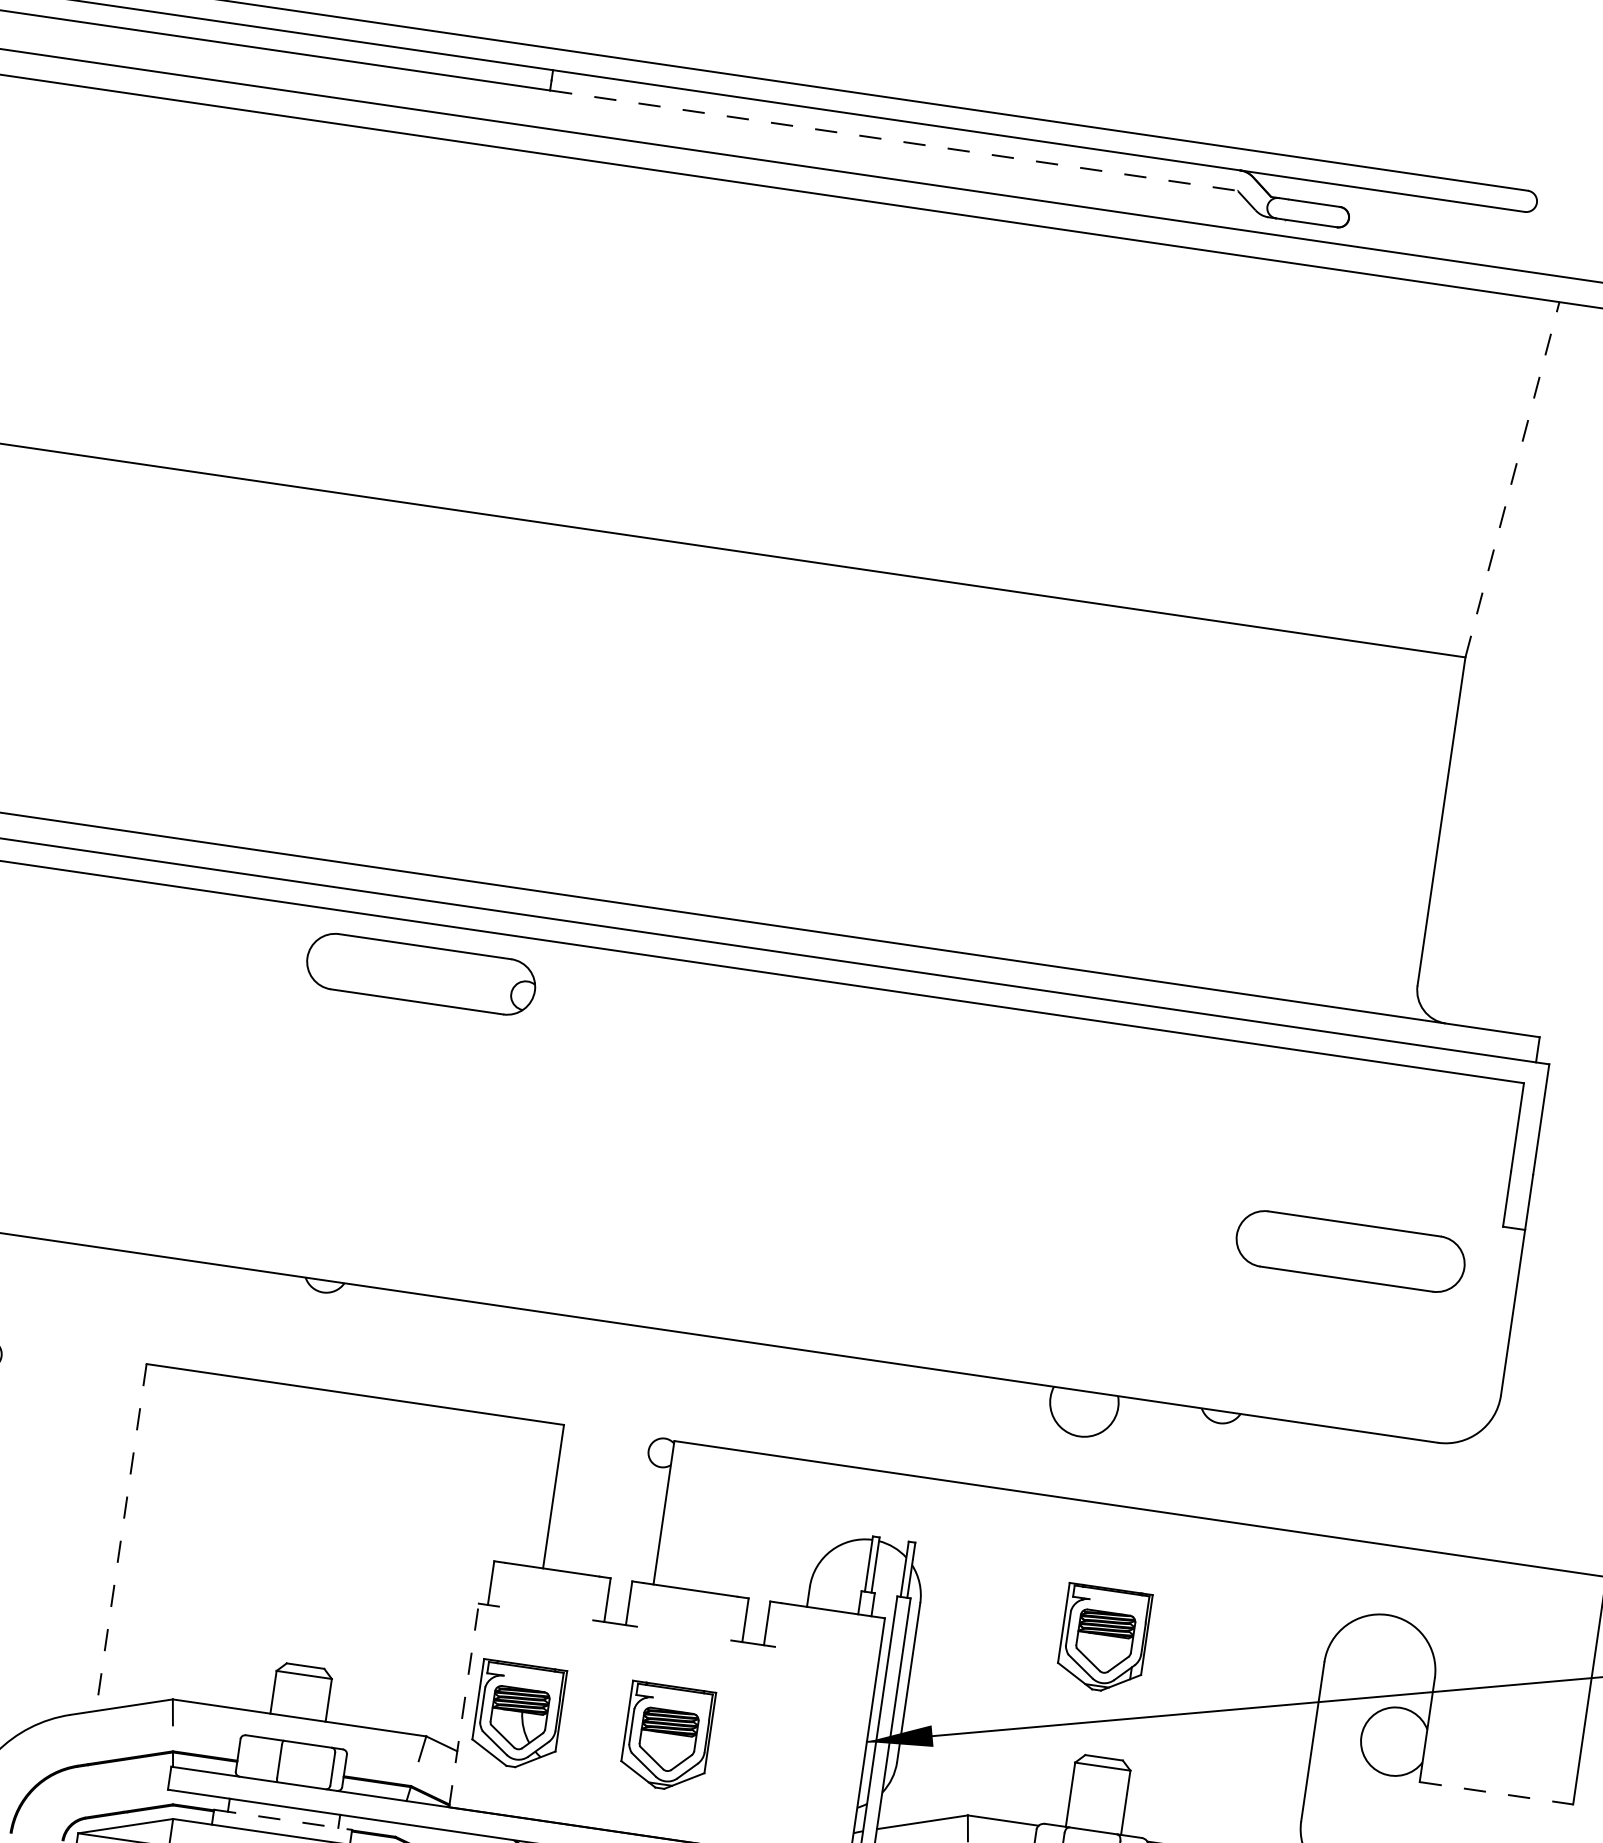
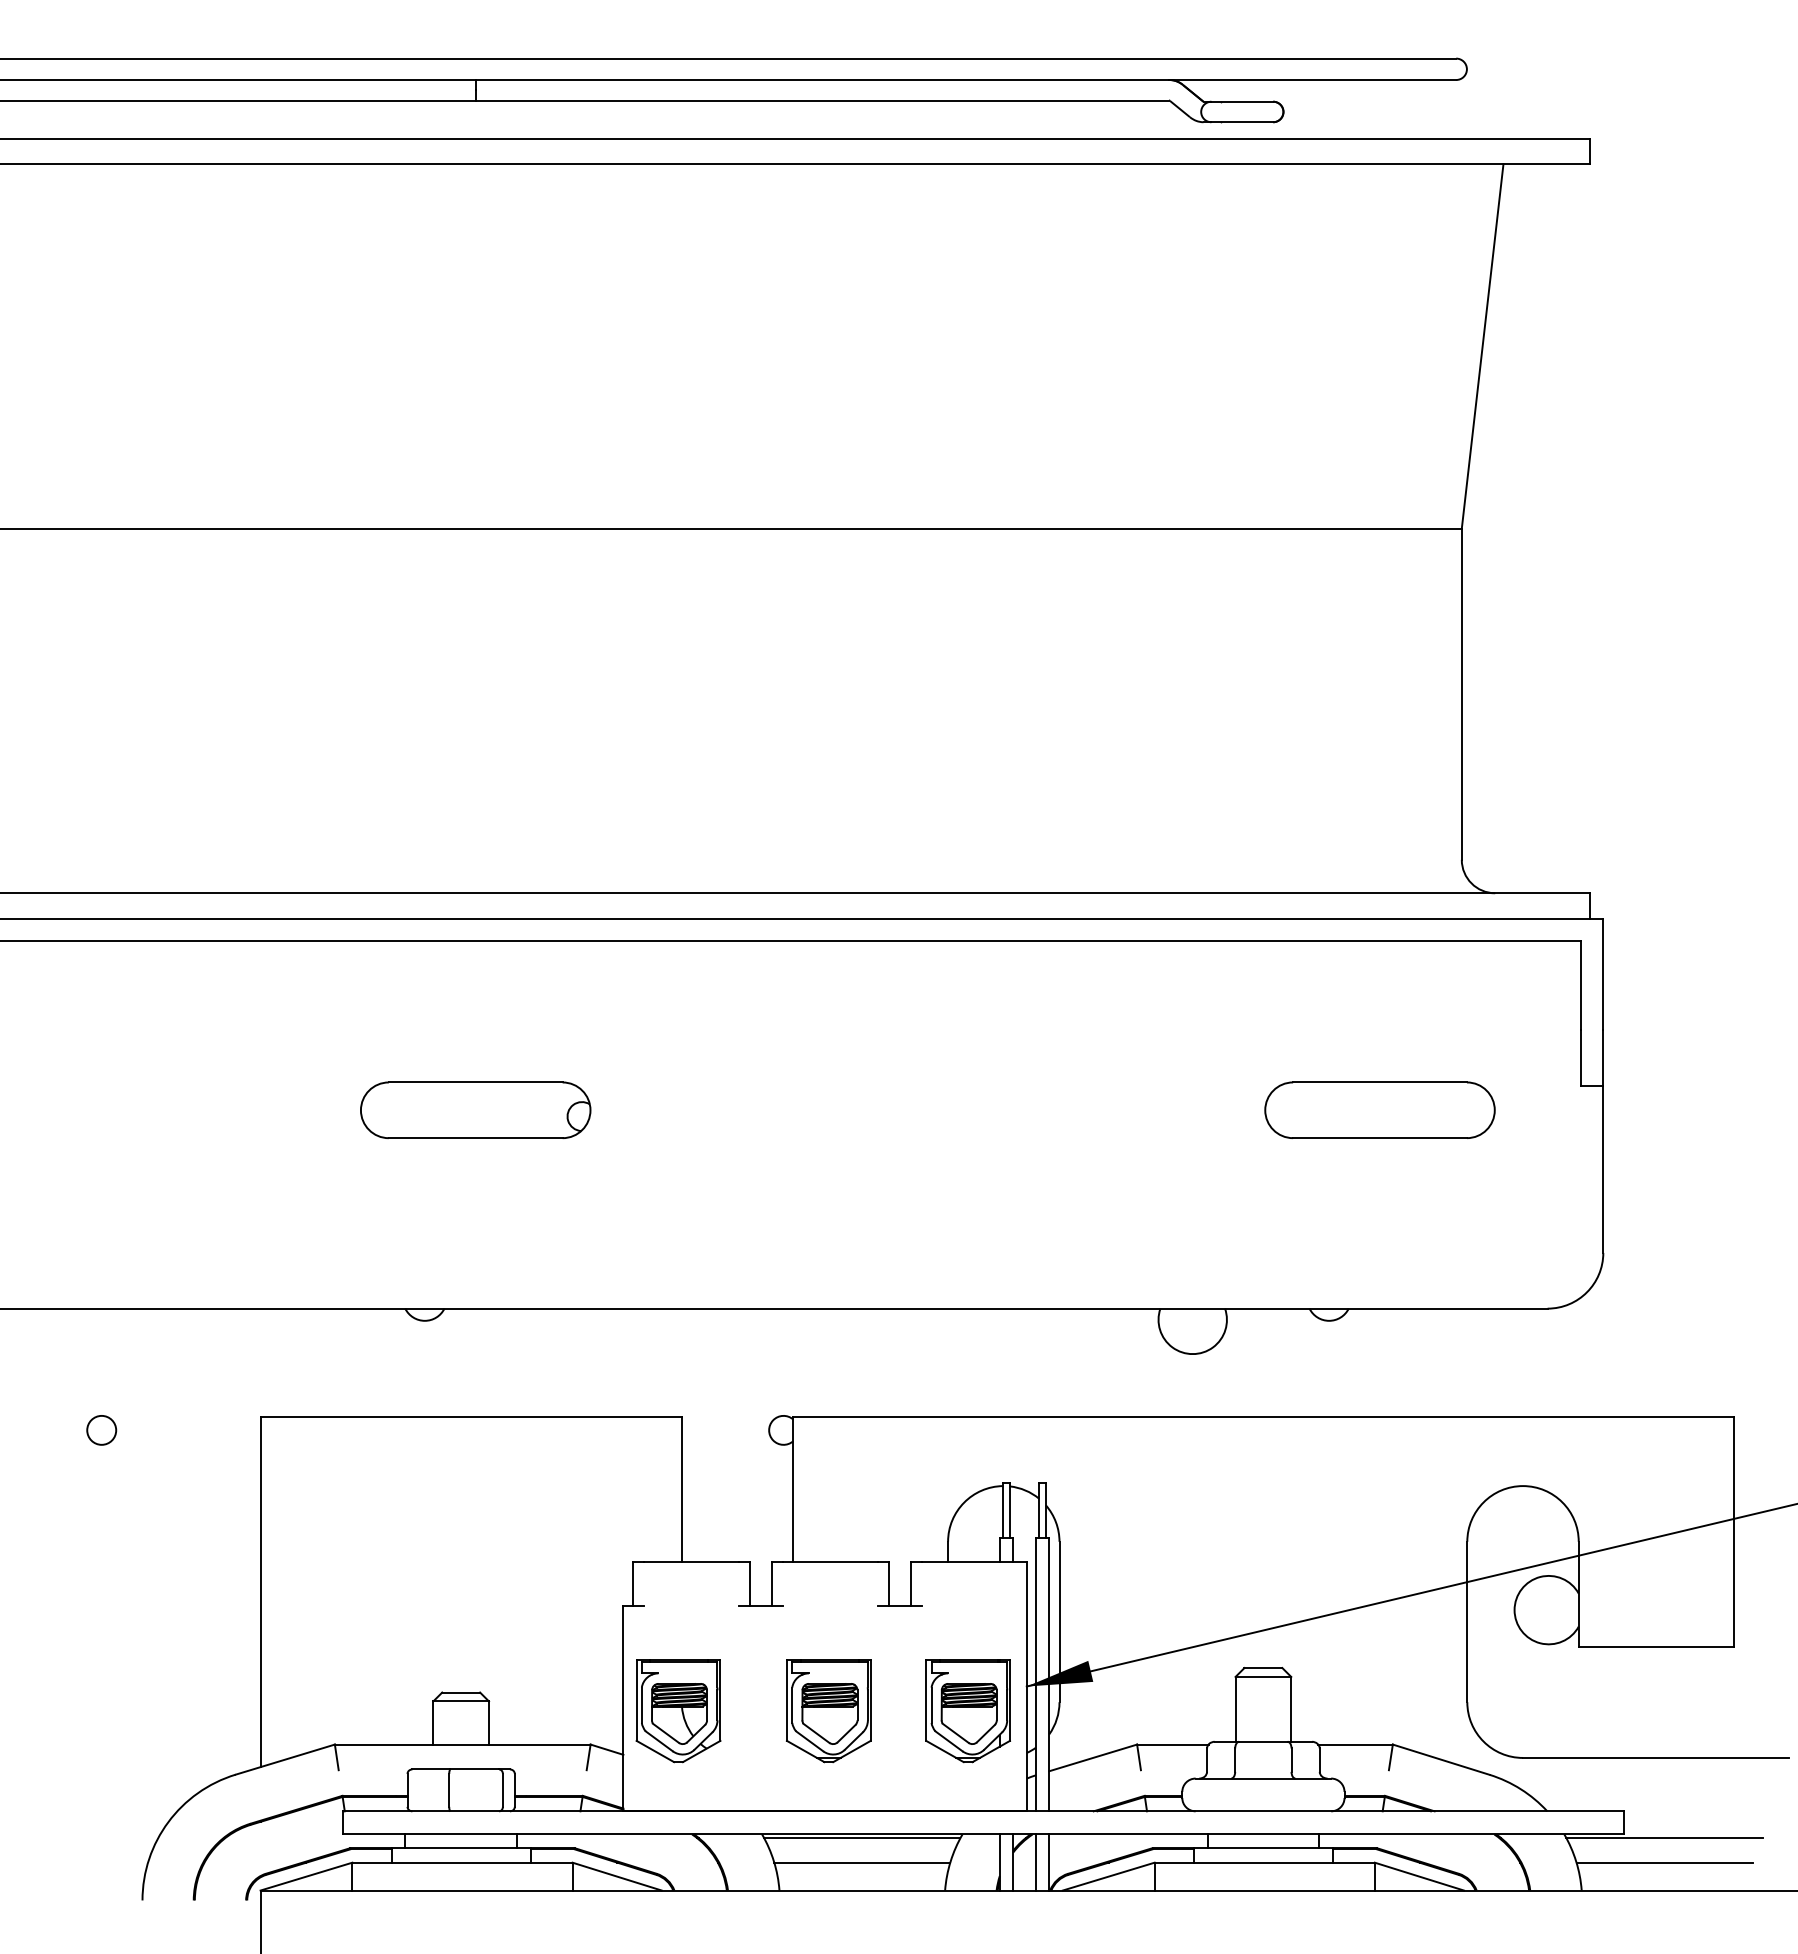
line: (893, 140) -> (822, 100), dashed -> solid
line: (1512, 478) -> (1482, 345), dashed -> solid
part: (421, 973) -> (475, 1109), moved
part: (1350, 1250) -> (1379, 1109), moved
line: (121, 1537) -> (260, 1592), dashed -> solid
part: (1103, 1639) -> (967, 1711), moved
line: (464, 1705) -> (623, 1708), dashed -> solid
line: (1496, 1793) -> (1656, 1646), dashed -> solid
line: (283, 1819) -> (461, 1847), dashed -> solid

